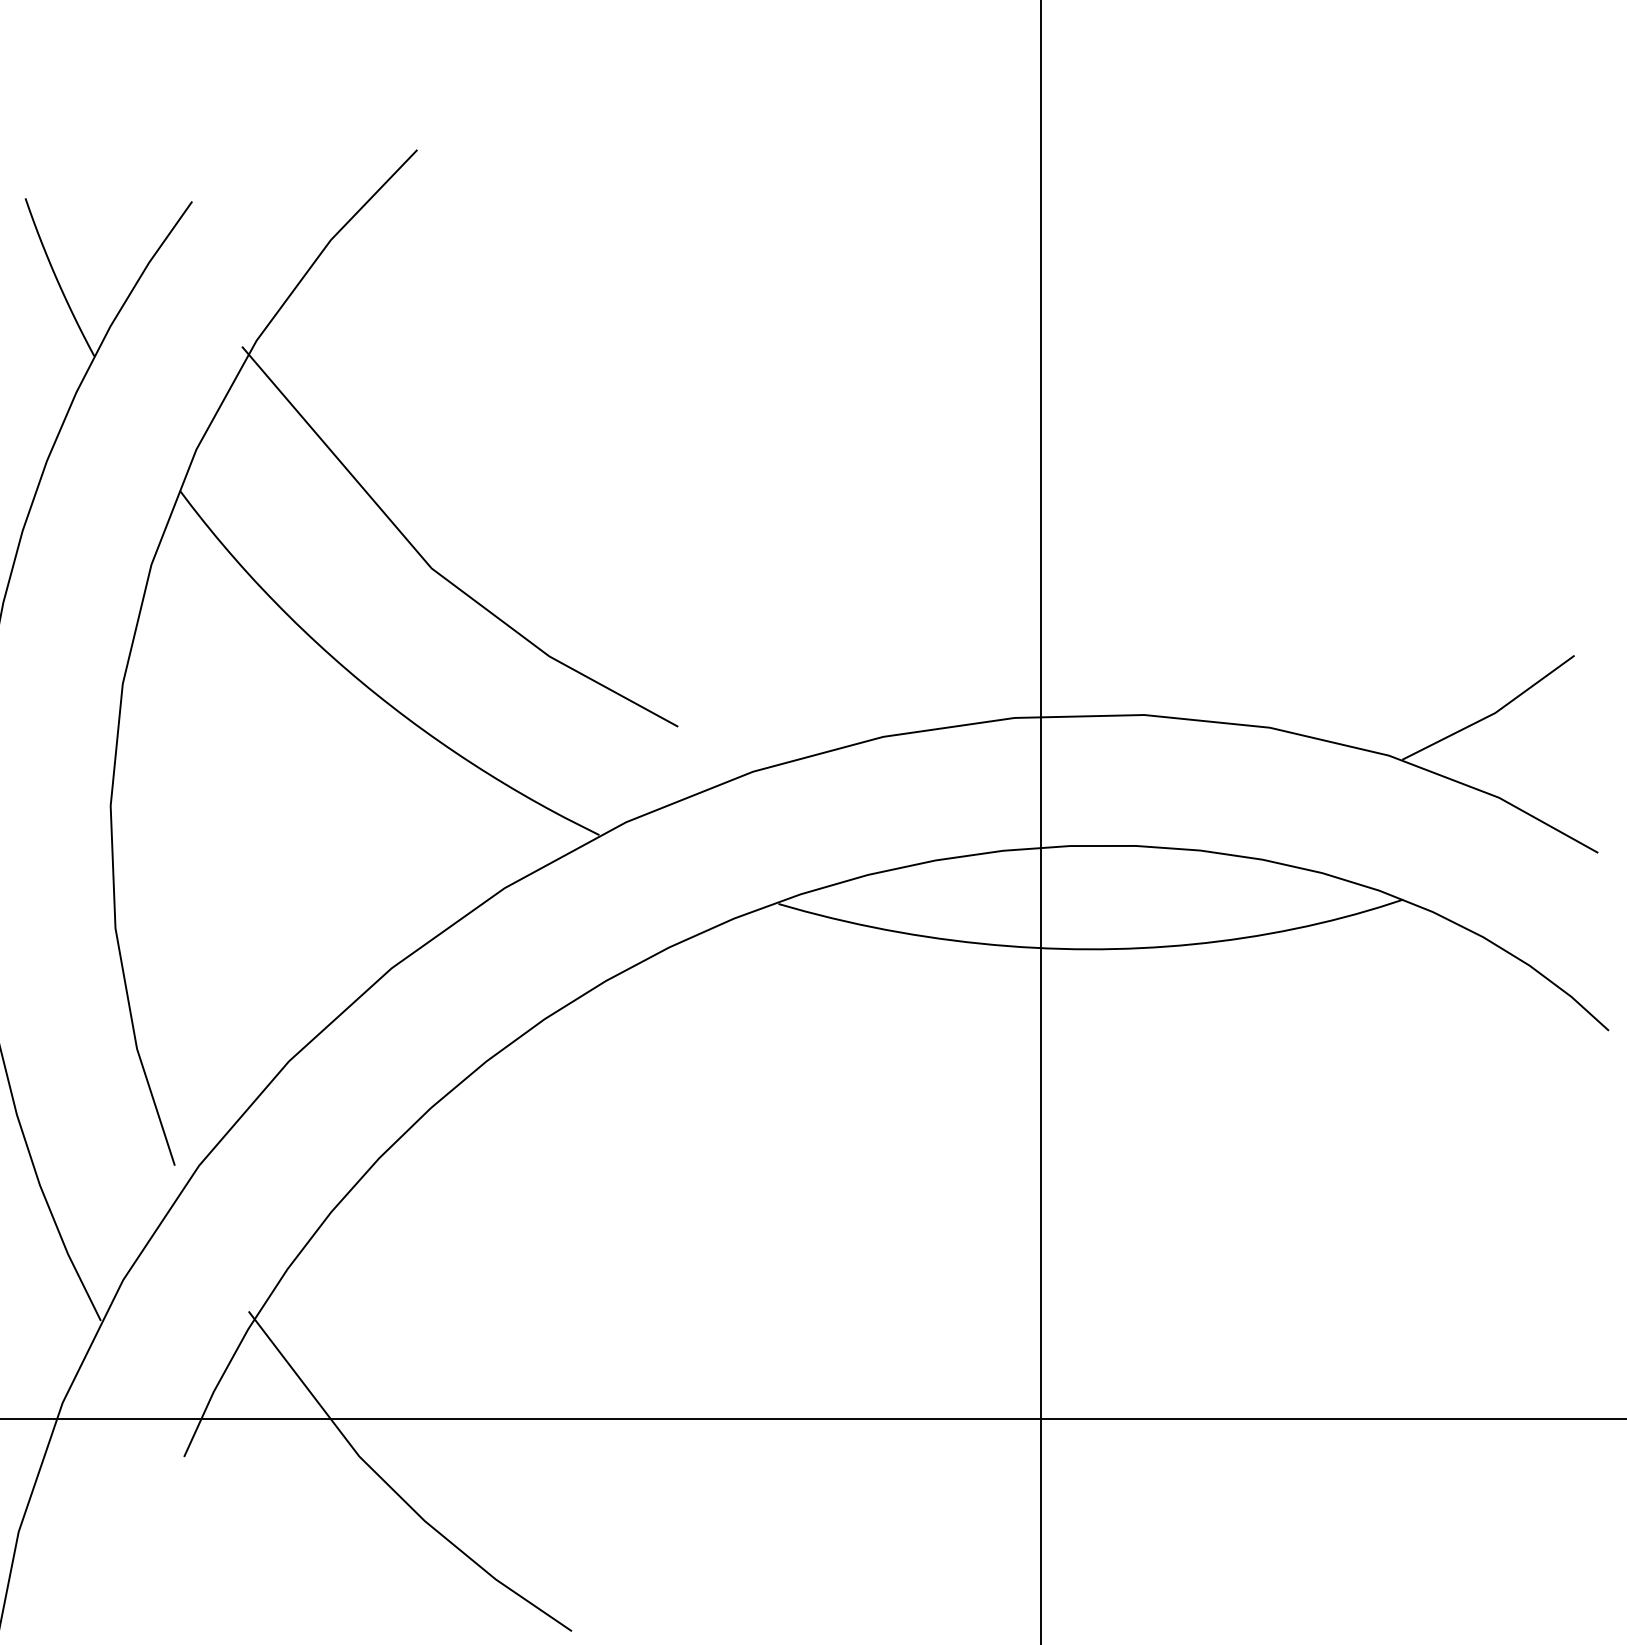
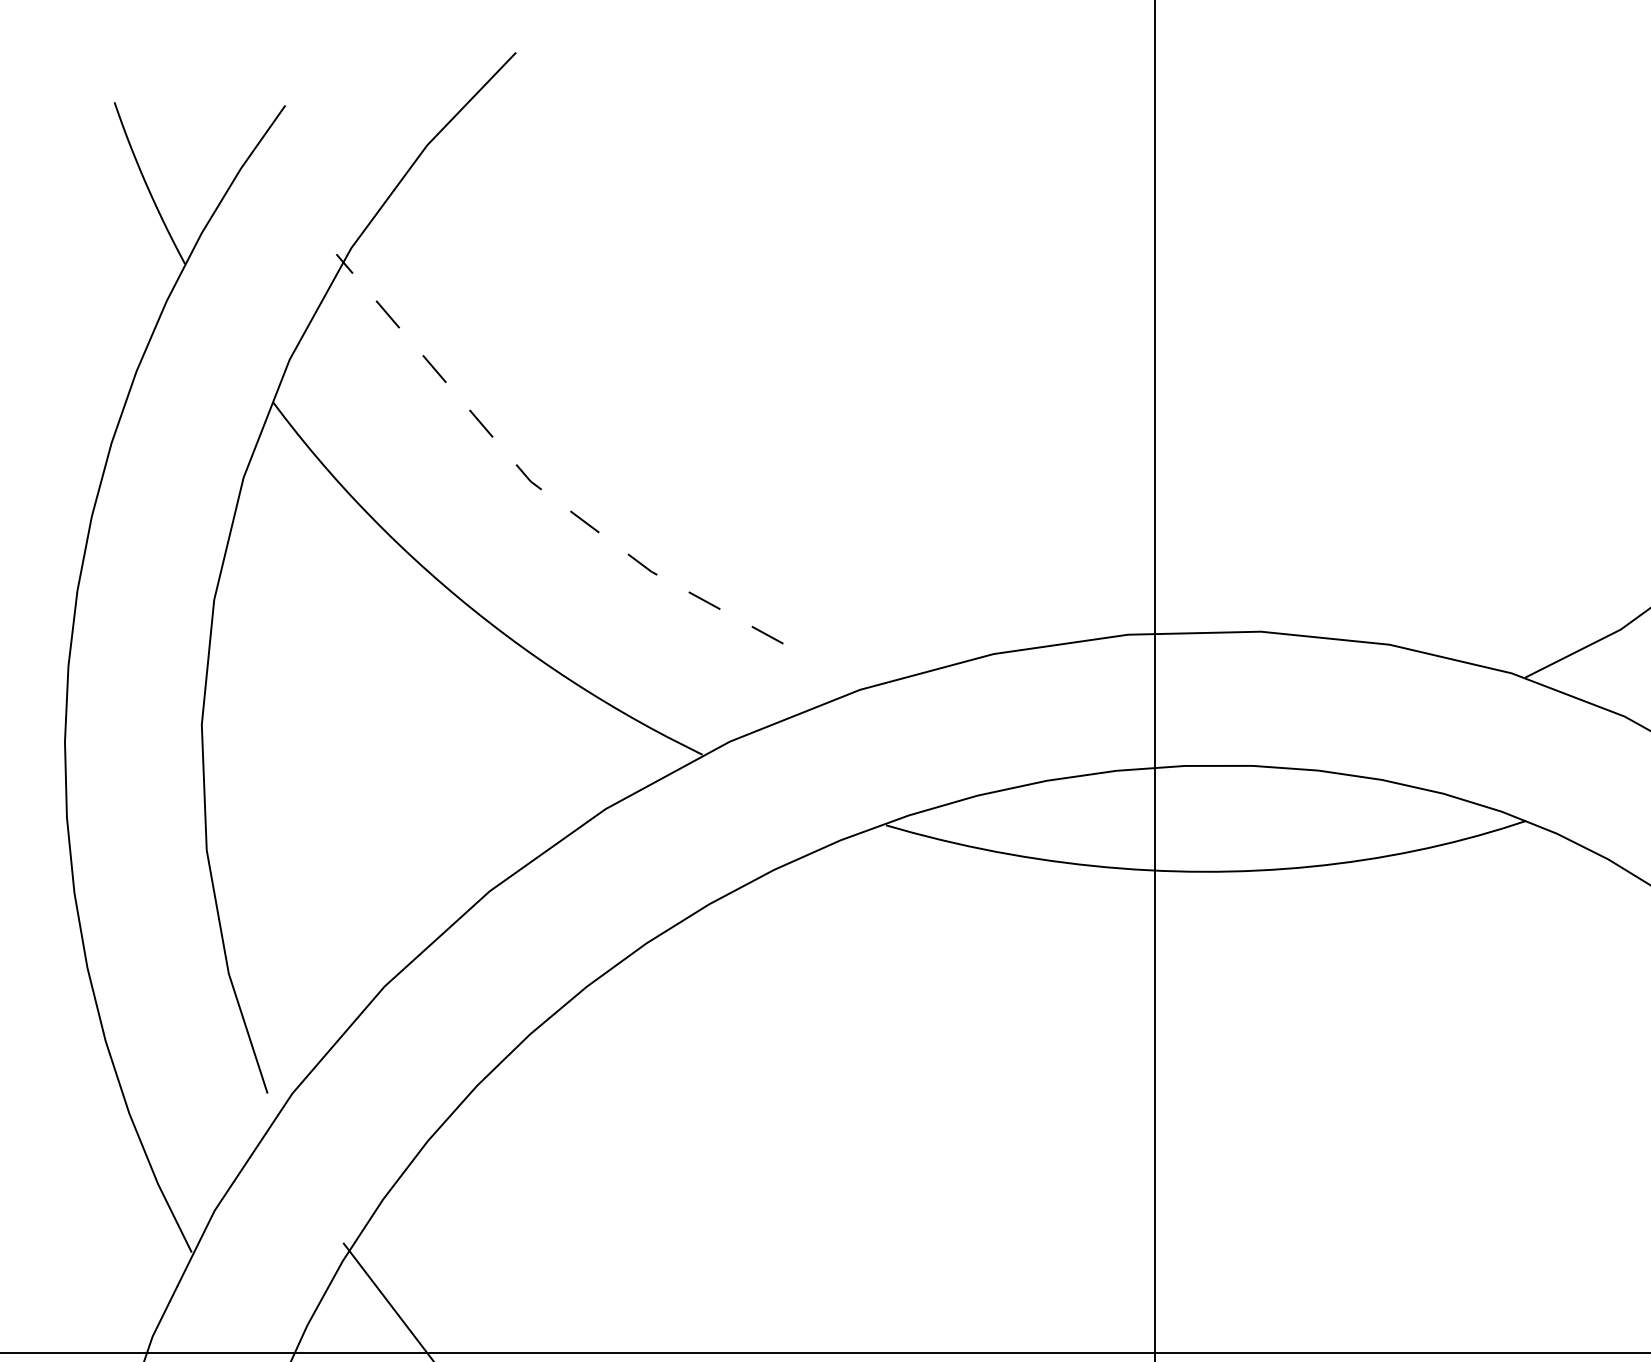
line: (432, 569) -> (531, 482), solid -> dashed

